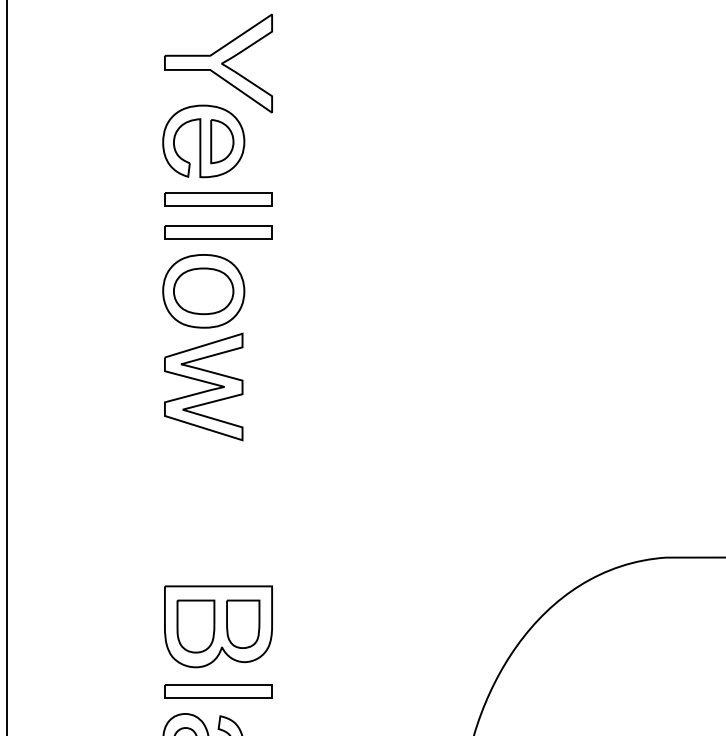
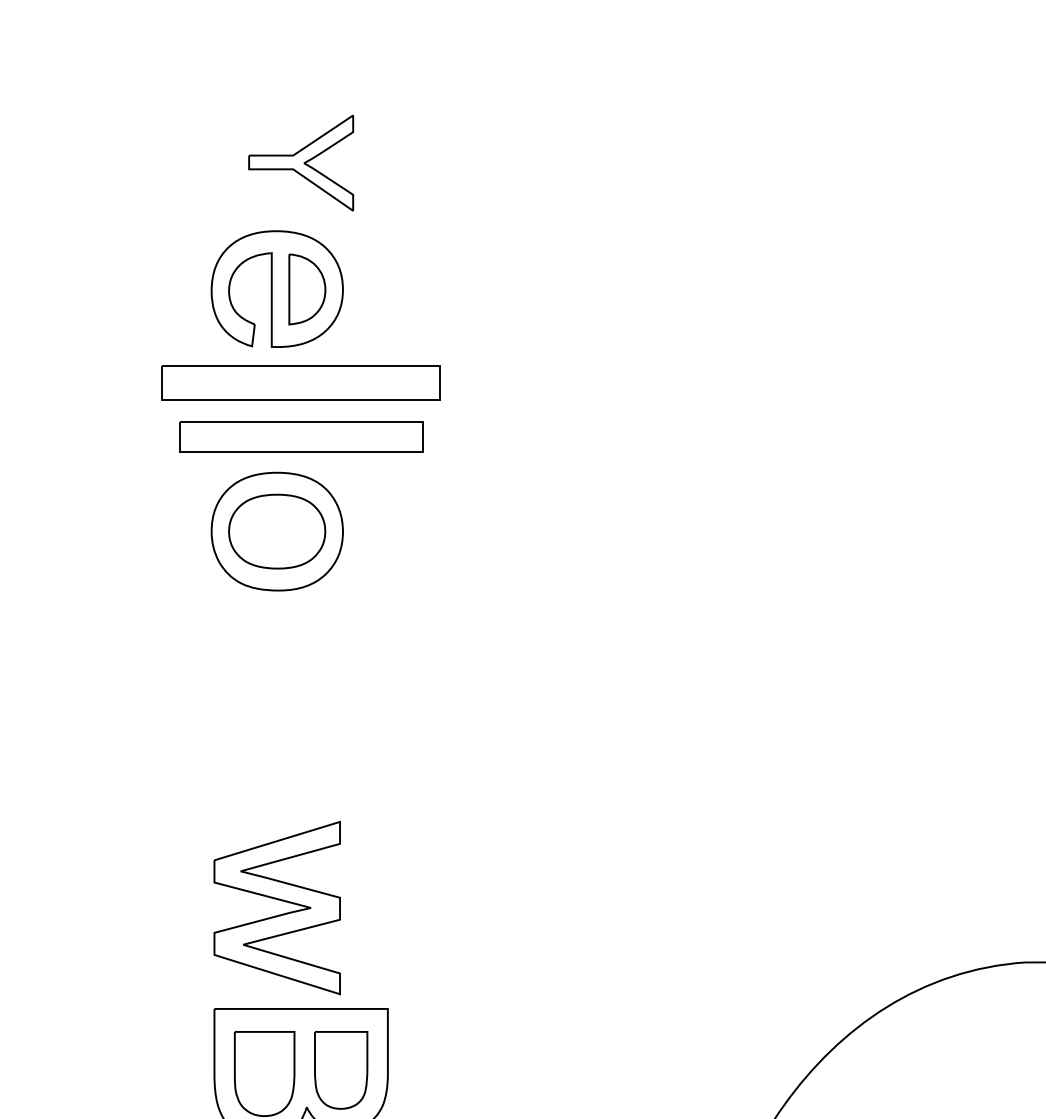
part: (218, 63) -> (301, 163), size x0.6
part: (218, 199) -> (301, 383), size x1.6
part: (218, 232) -> (301, 436), size x1.4
part: (203, 386) -> (276, 907), moved

